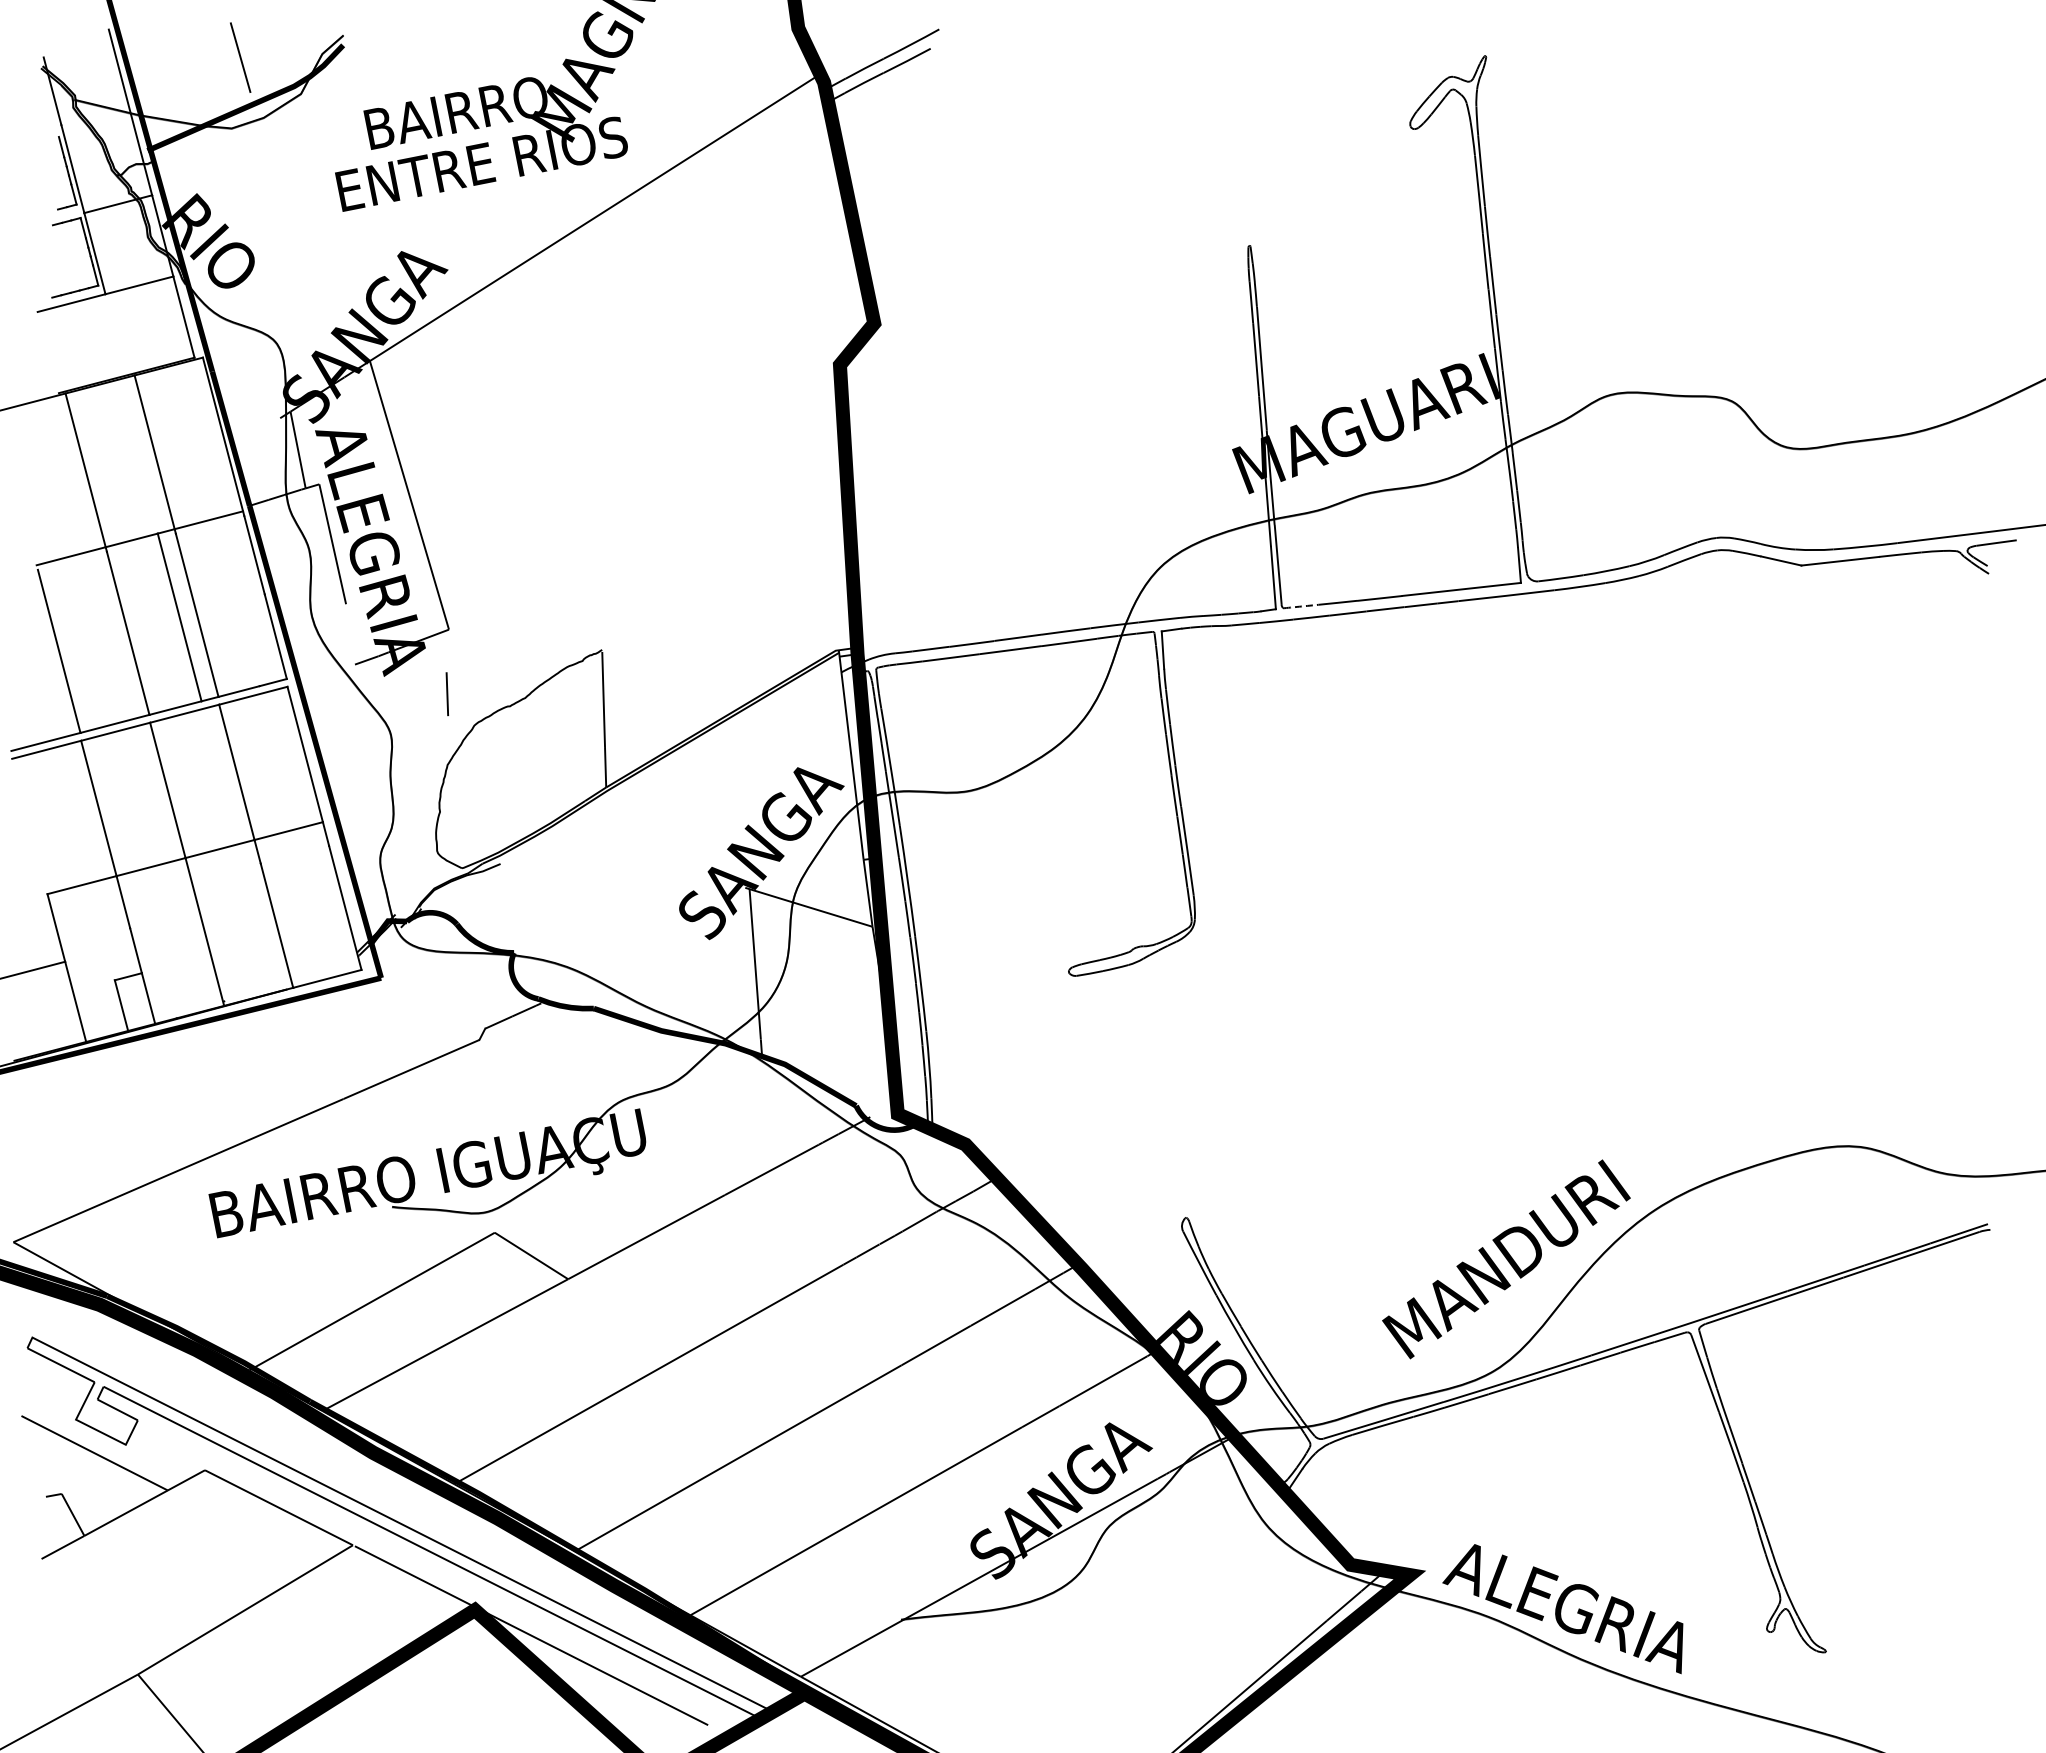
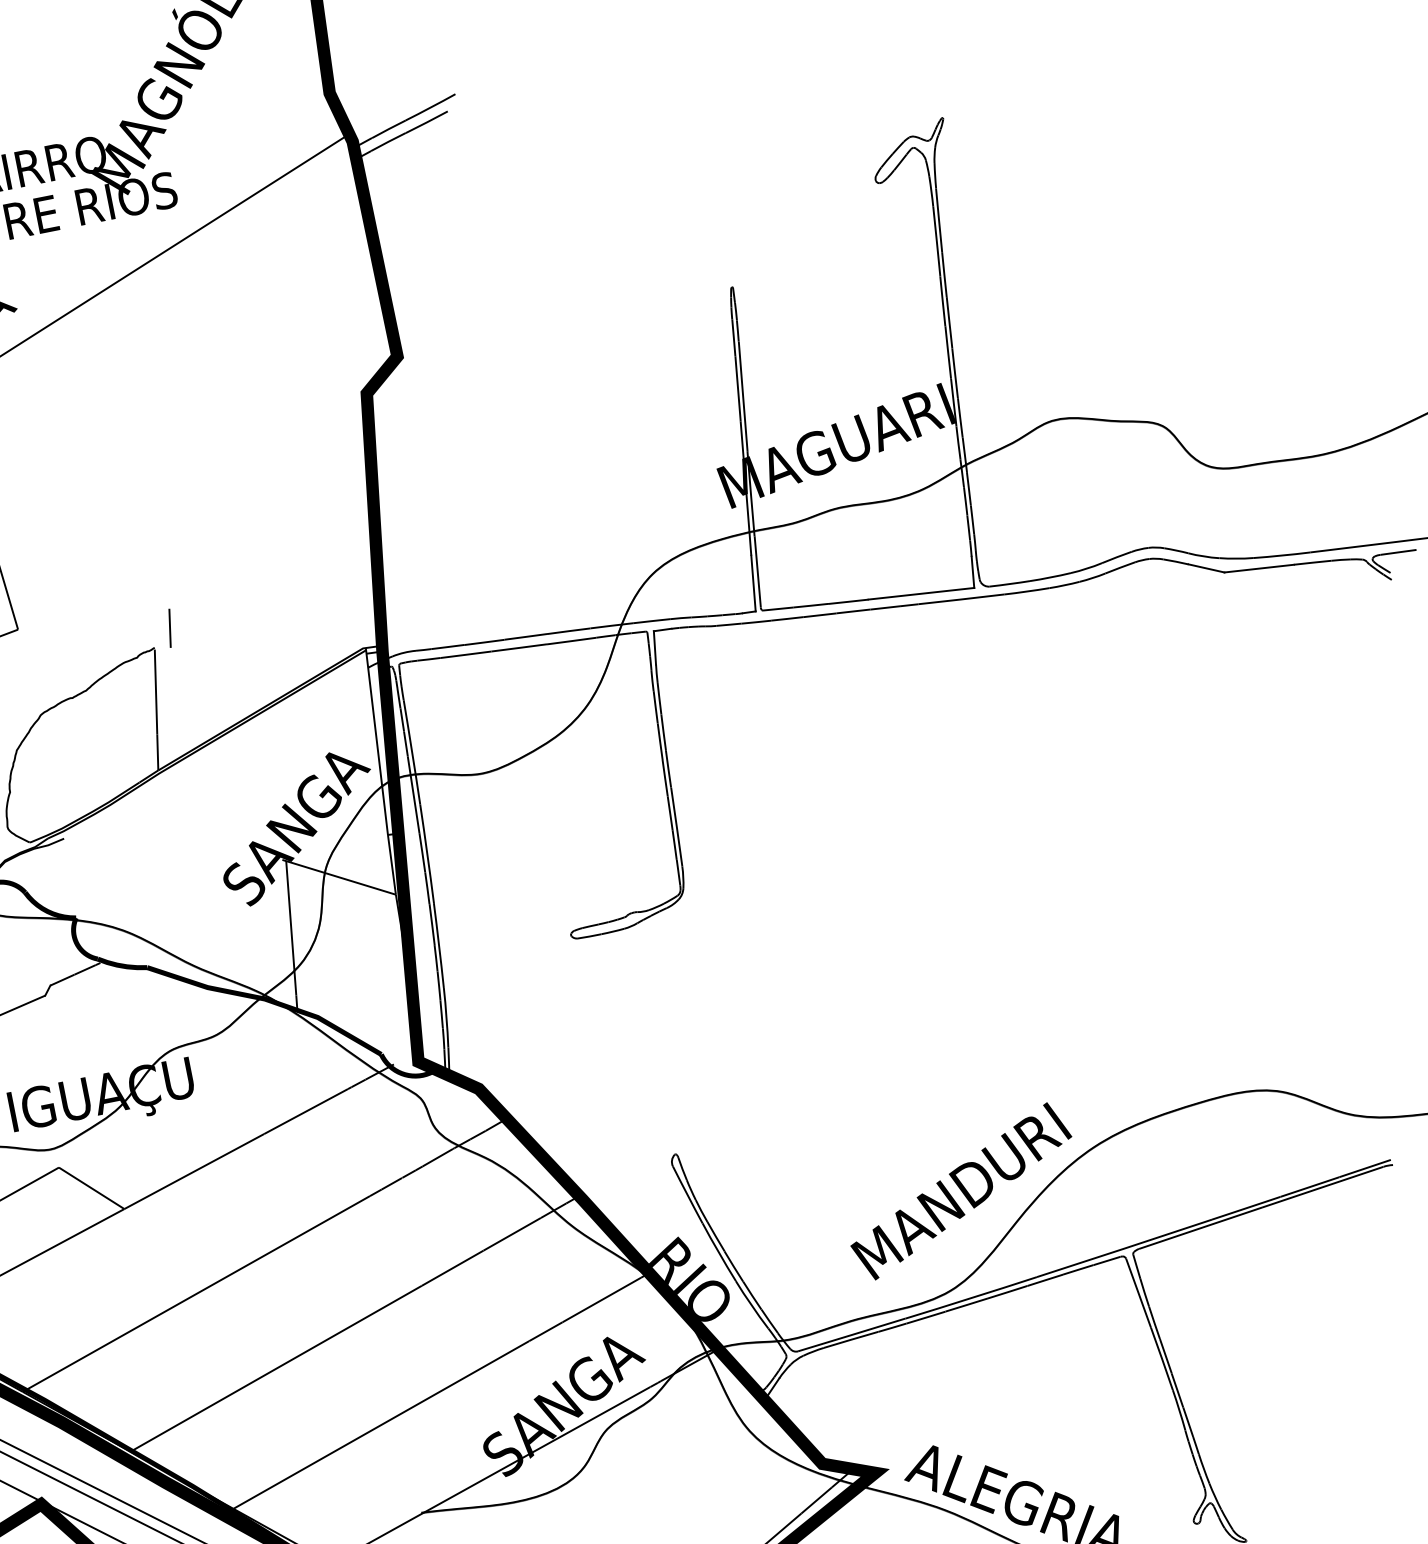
arc: (1301, 606) -> (778, 608), dashed -> solid
line: (446, 694) -> (169, 628), moved

